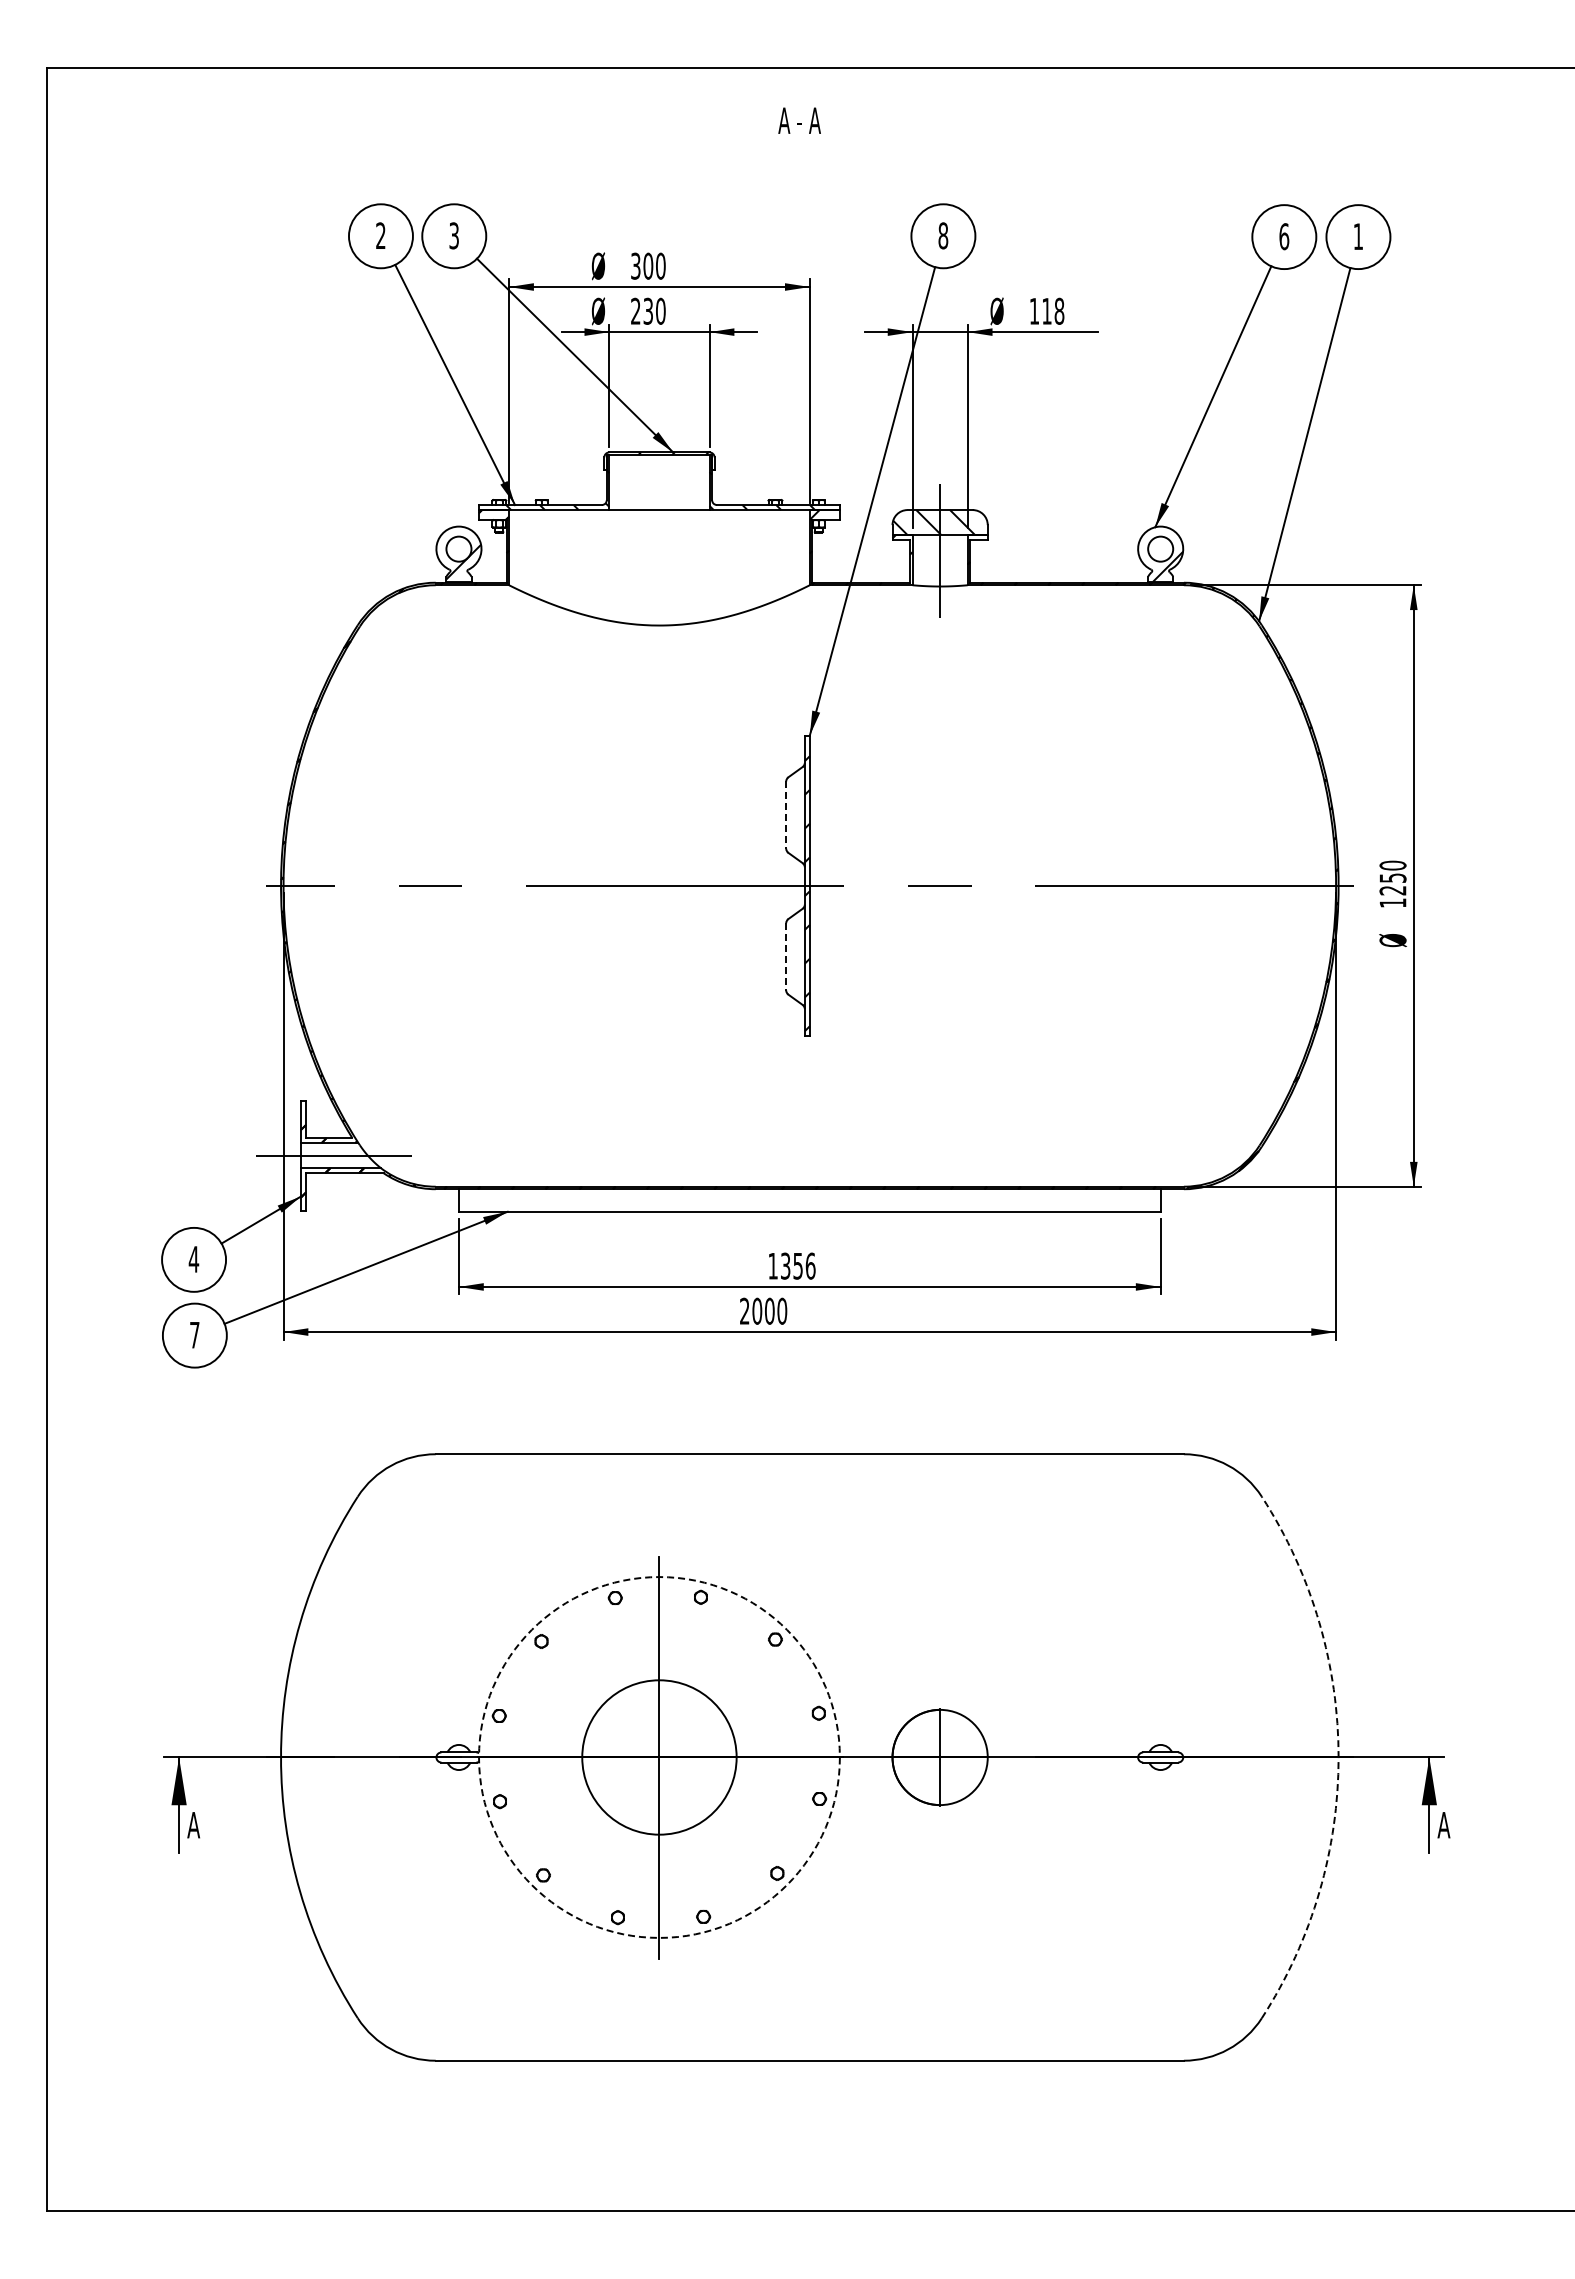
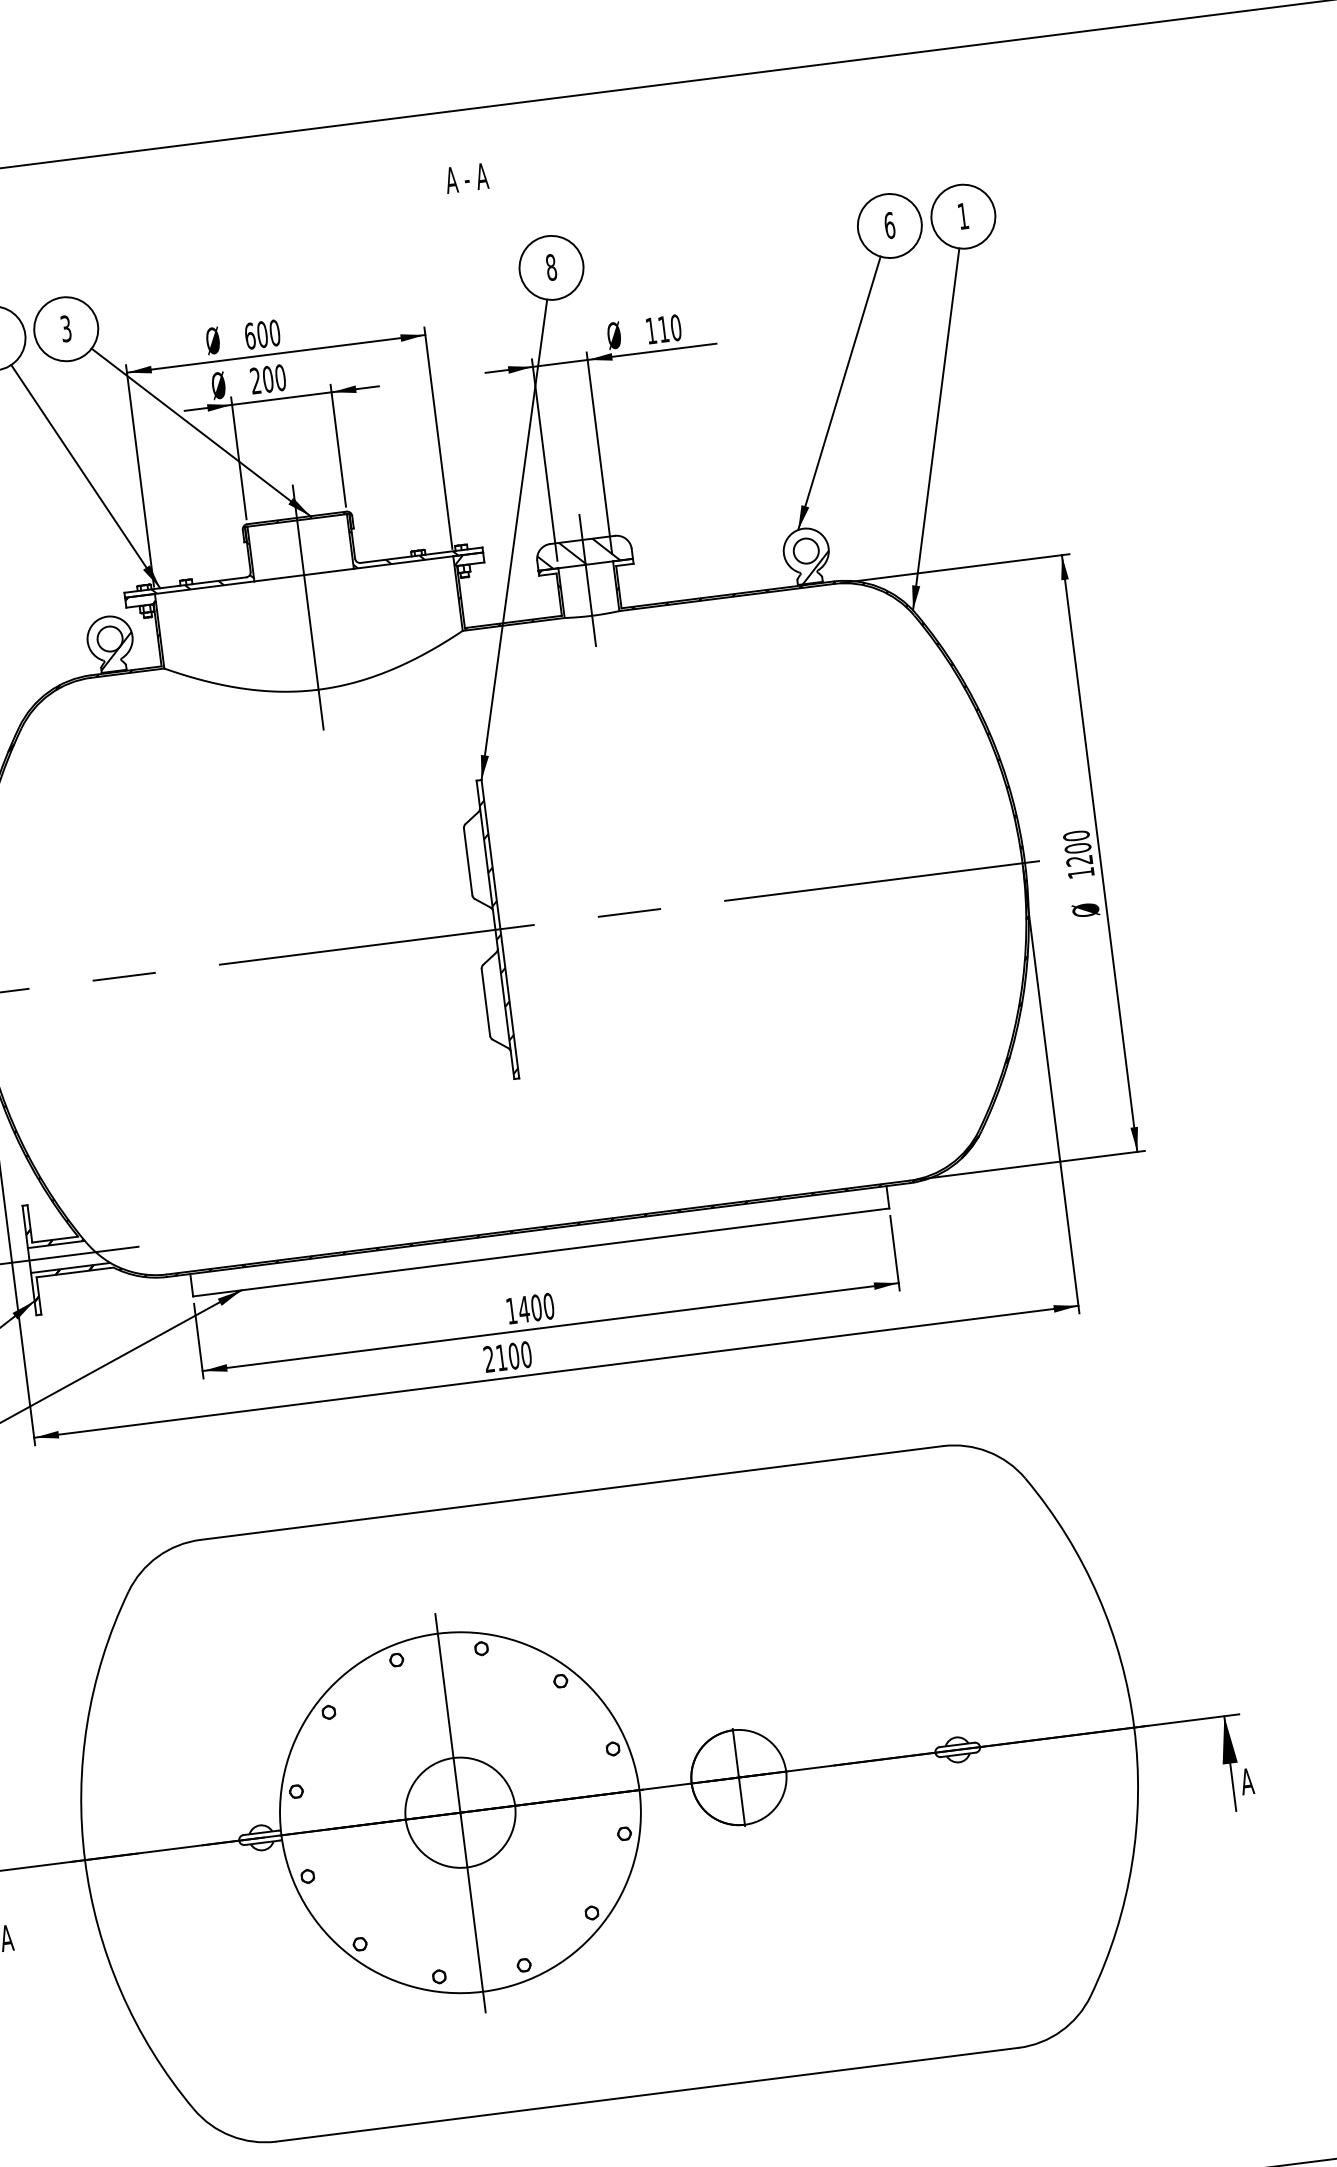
text: (799, 120) -> (466, 178), moved
text: (635, 265) -> (249, 335), 300 -> 600
text: (648, 310) -> (268, 378), 230 -> 200
text: (1059, 311) -> (676, 327), 118 -> 110
line: (659, 542) -> (308, 607), added
line: (786, 815) -> (468, 862), dashed -> solid
text: (1392, 877) -> (1077, 847), 1250 -> 1200
line: (786, 956) -> (486, 1002), dashed -> solid
text: (797, 1265) -> (535, 1307), 1356 -> 1400
text: (757, 1310) -> (501, 1356), 2000 -> 2100
circle: (659, 1757) -> (460, 1812), dashed -> solid
circle: (659, 1757) -> (460, 1812), size x0.71
arc: (1338, 1757) -> (1134, 1727), dashed -> solid

